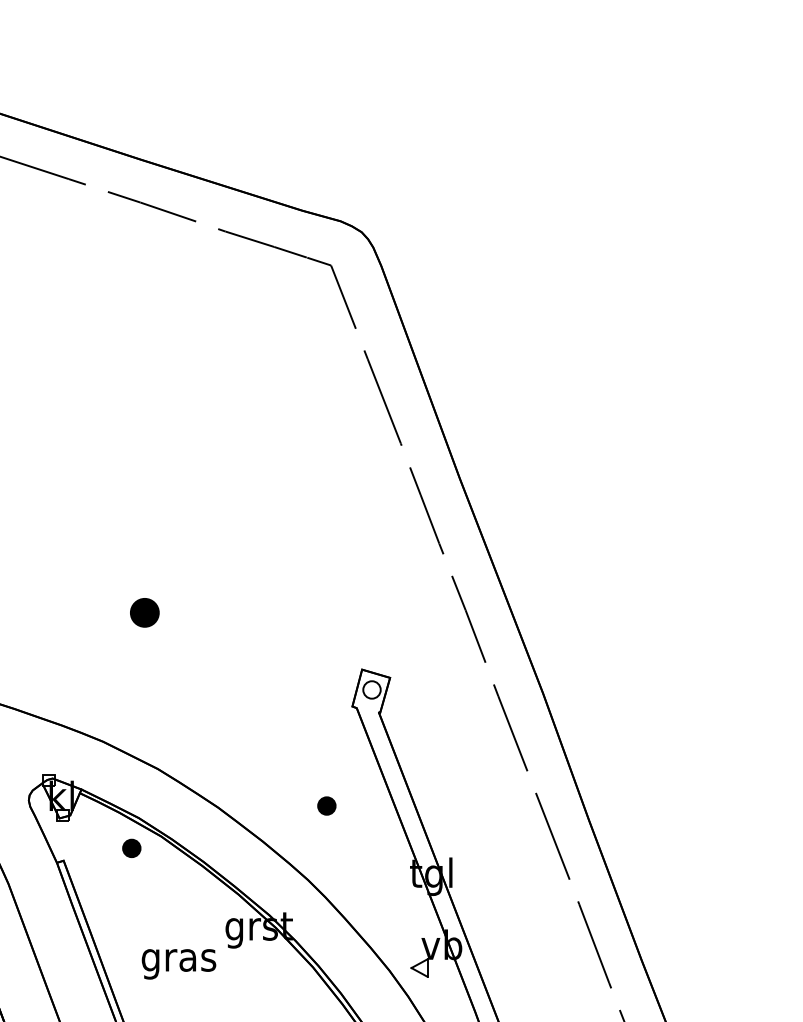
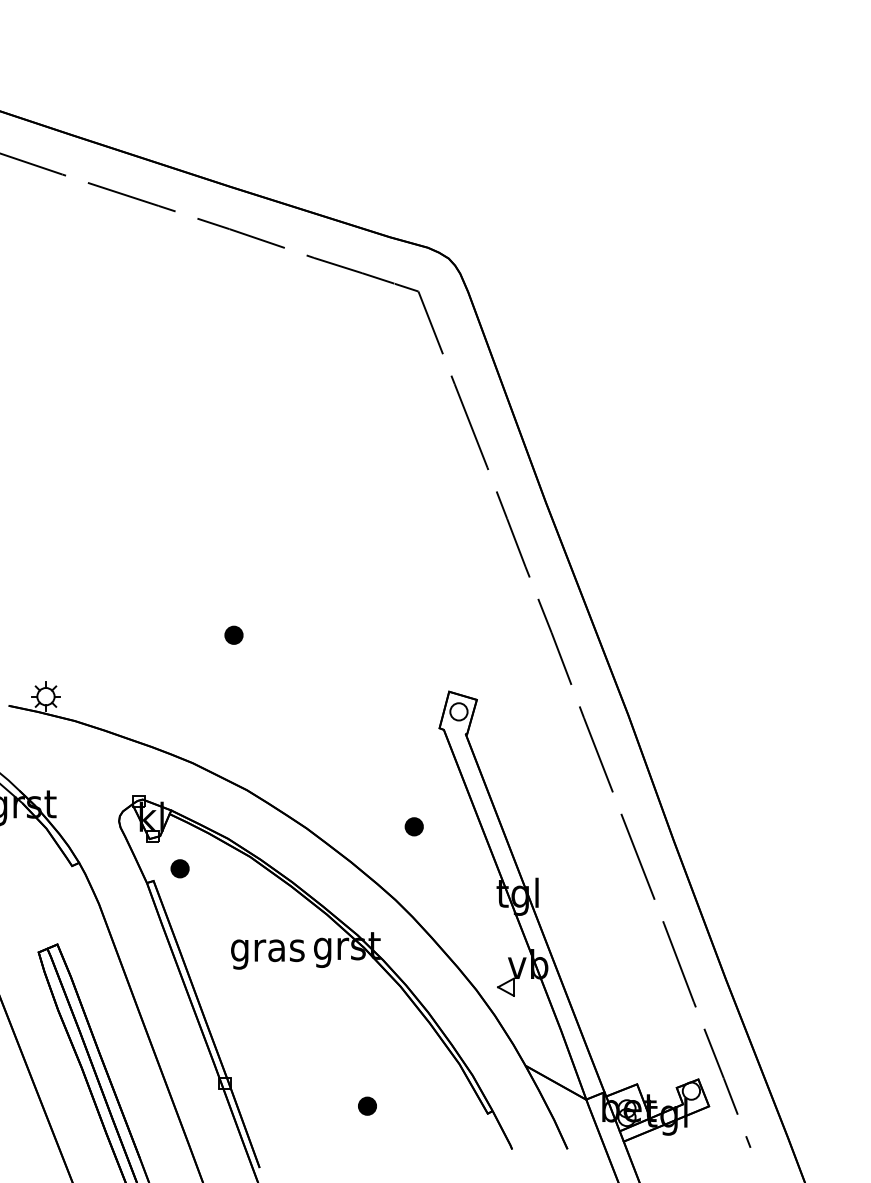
part: (144, 611) -> (233, 634), size x0.62
part: (131, 848) -> (179, 868), moved
text: (178, 964) -> (267, 954), moved

